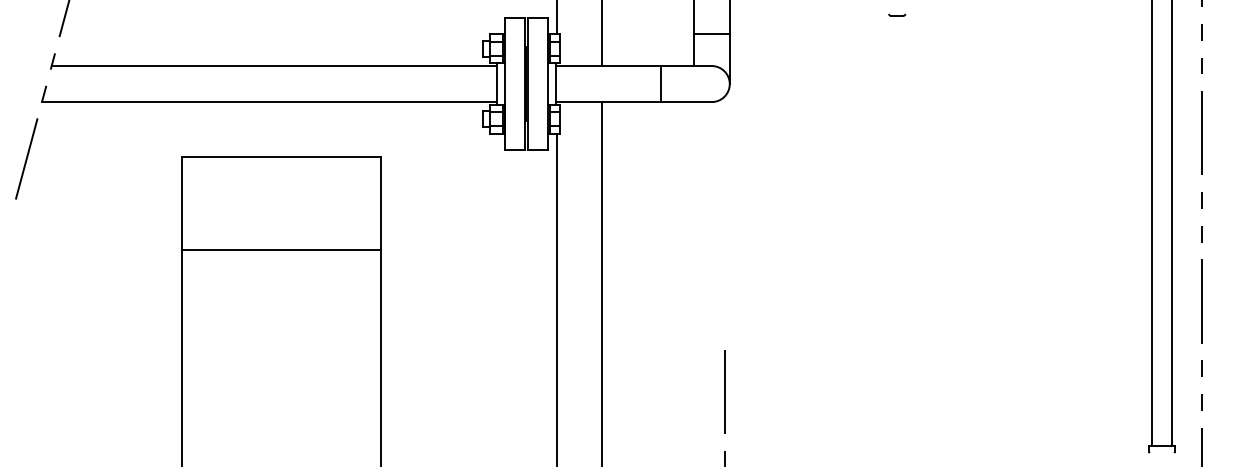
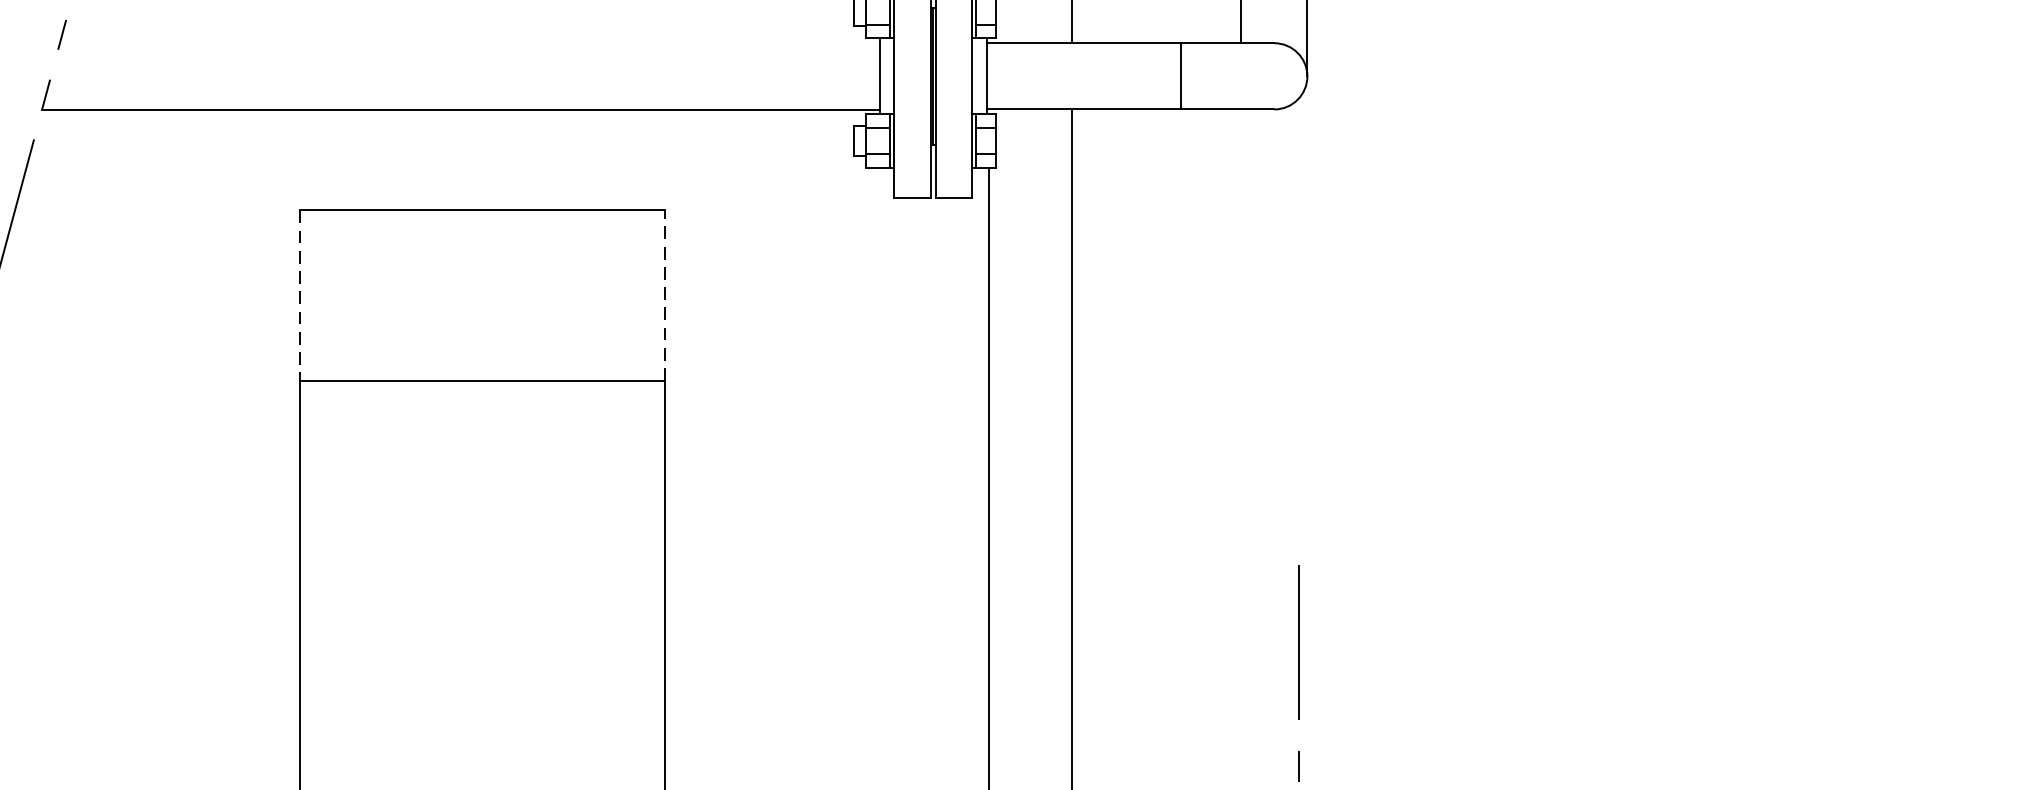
line: (274, 66) -> (469, 44), removed
line: (380, 202) -> (664, 294), solid -> dashed
line: (182, 203) -> (300, 296), solid -> dashed

